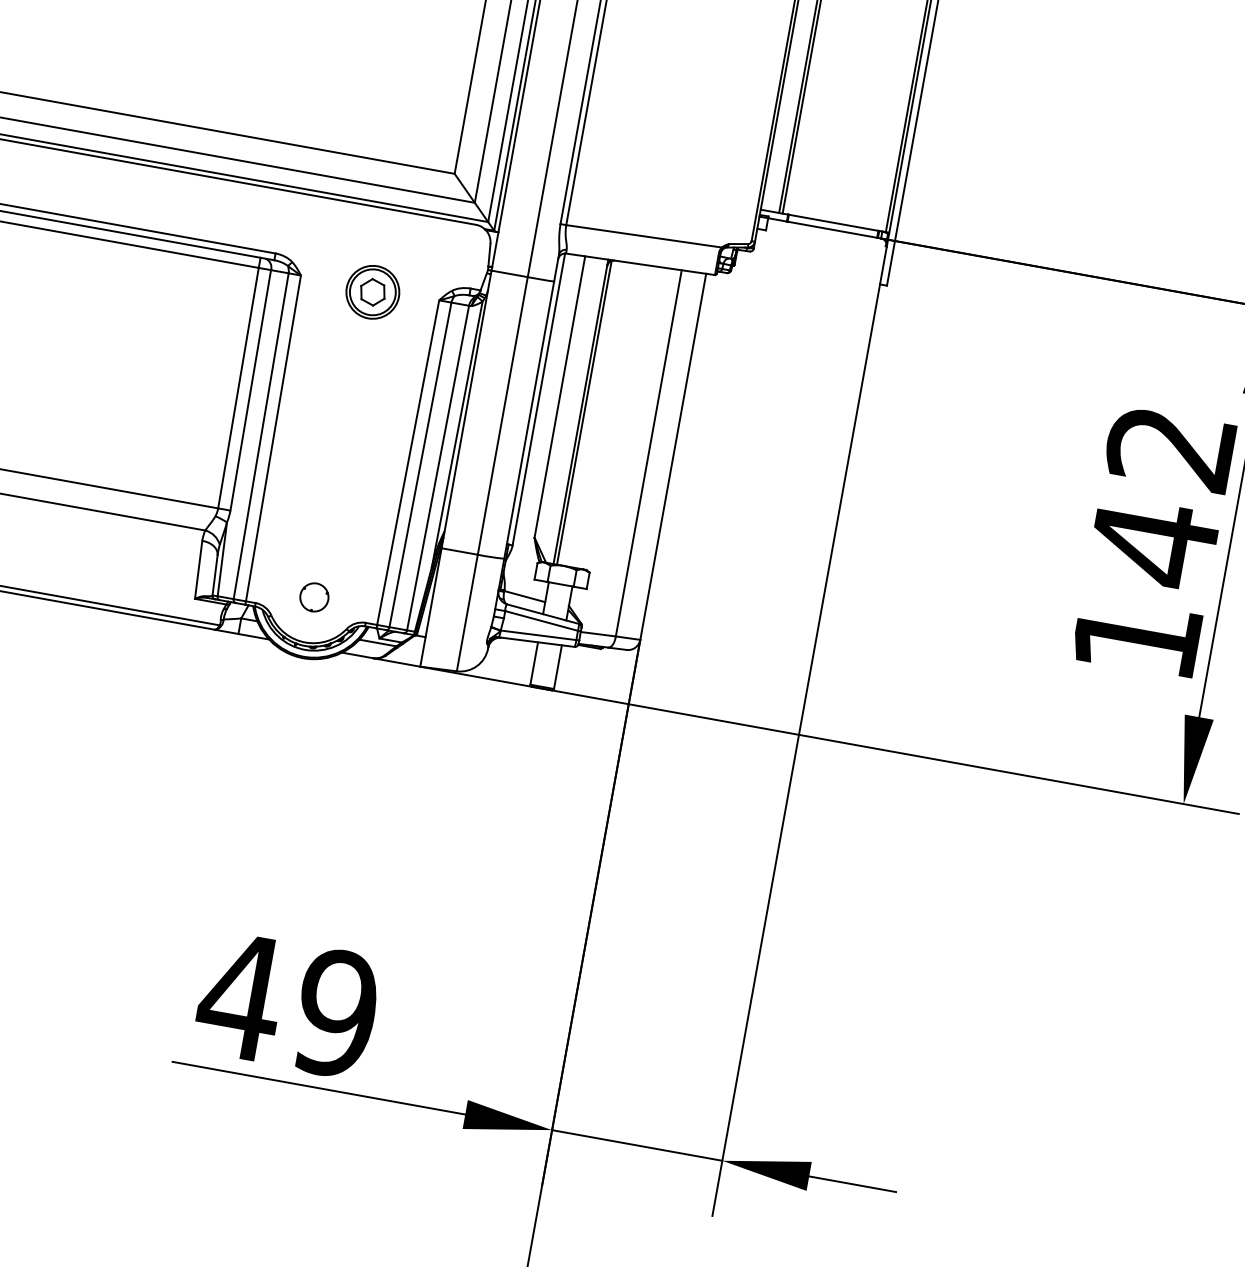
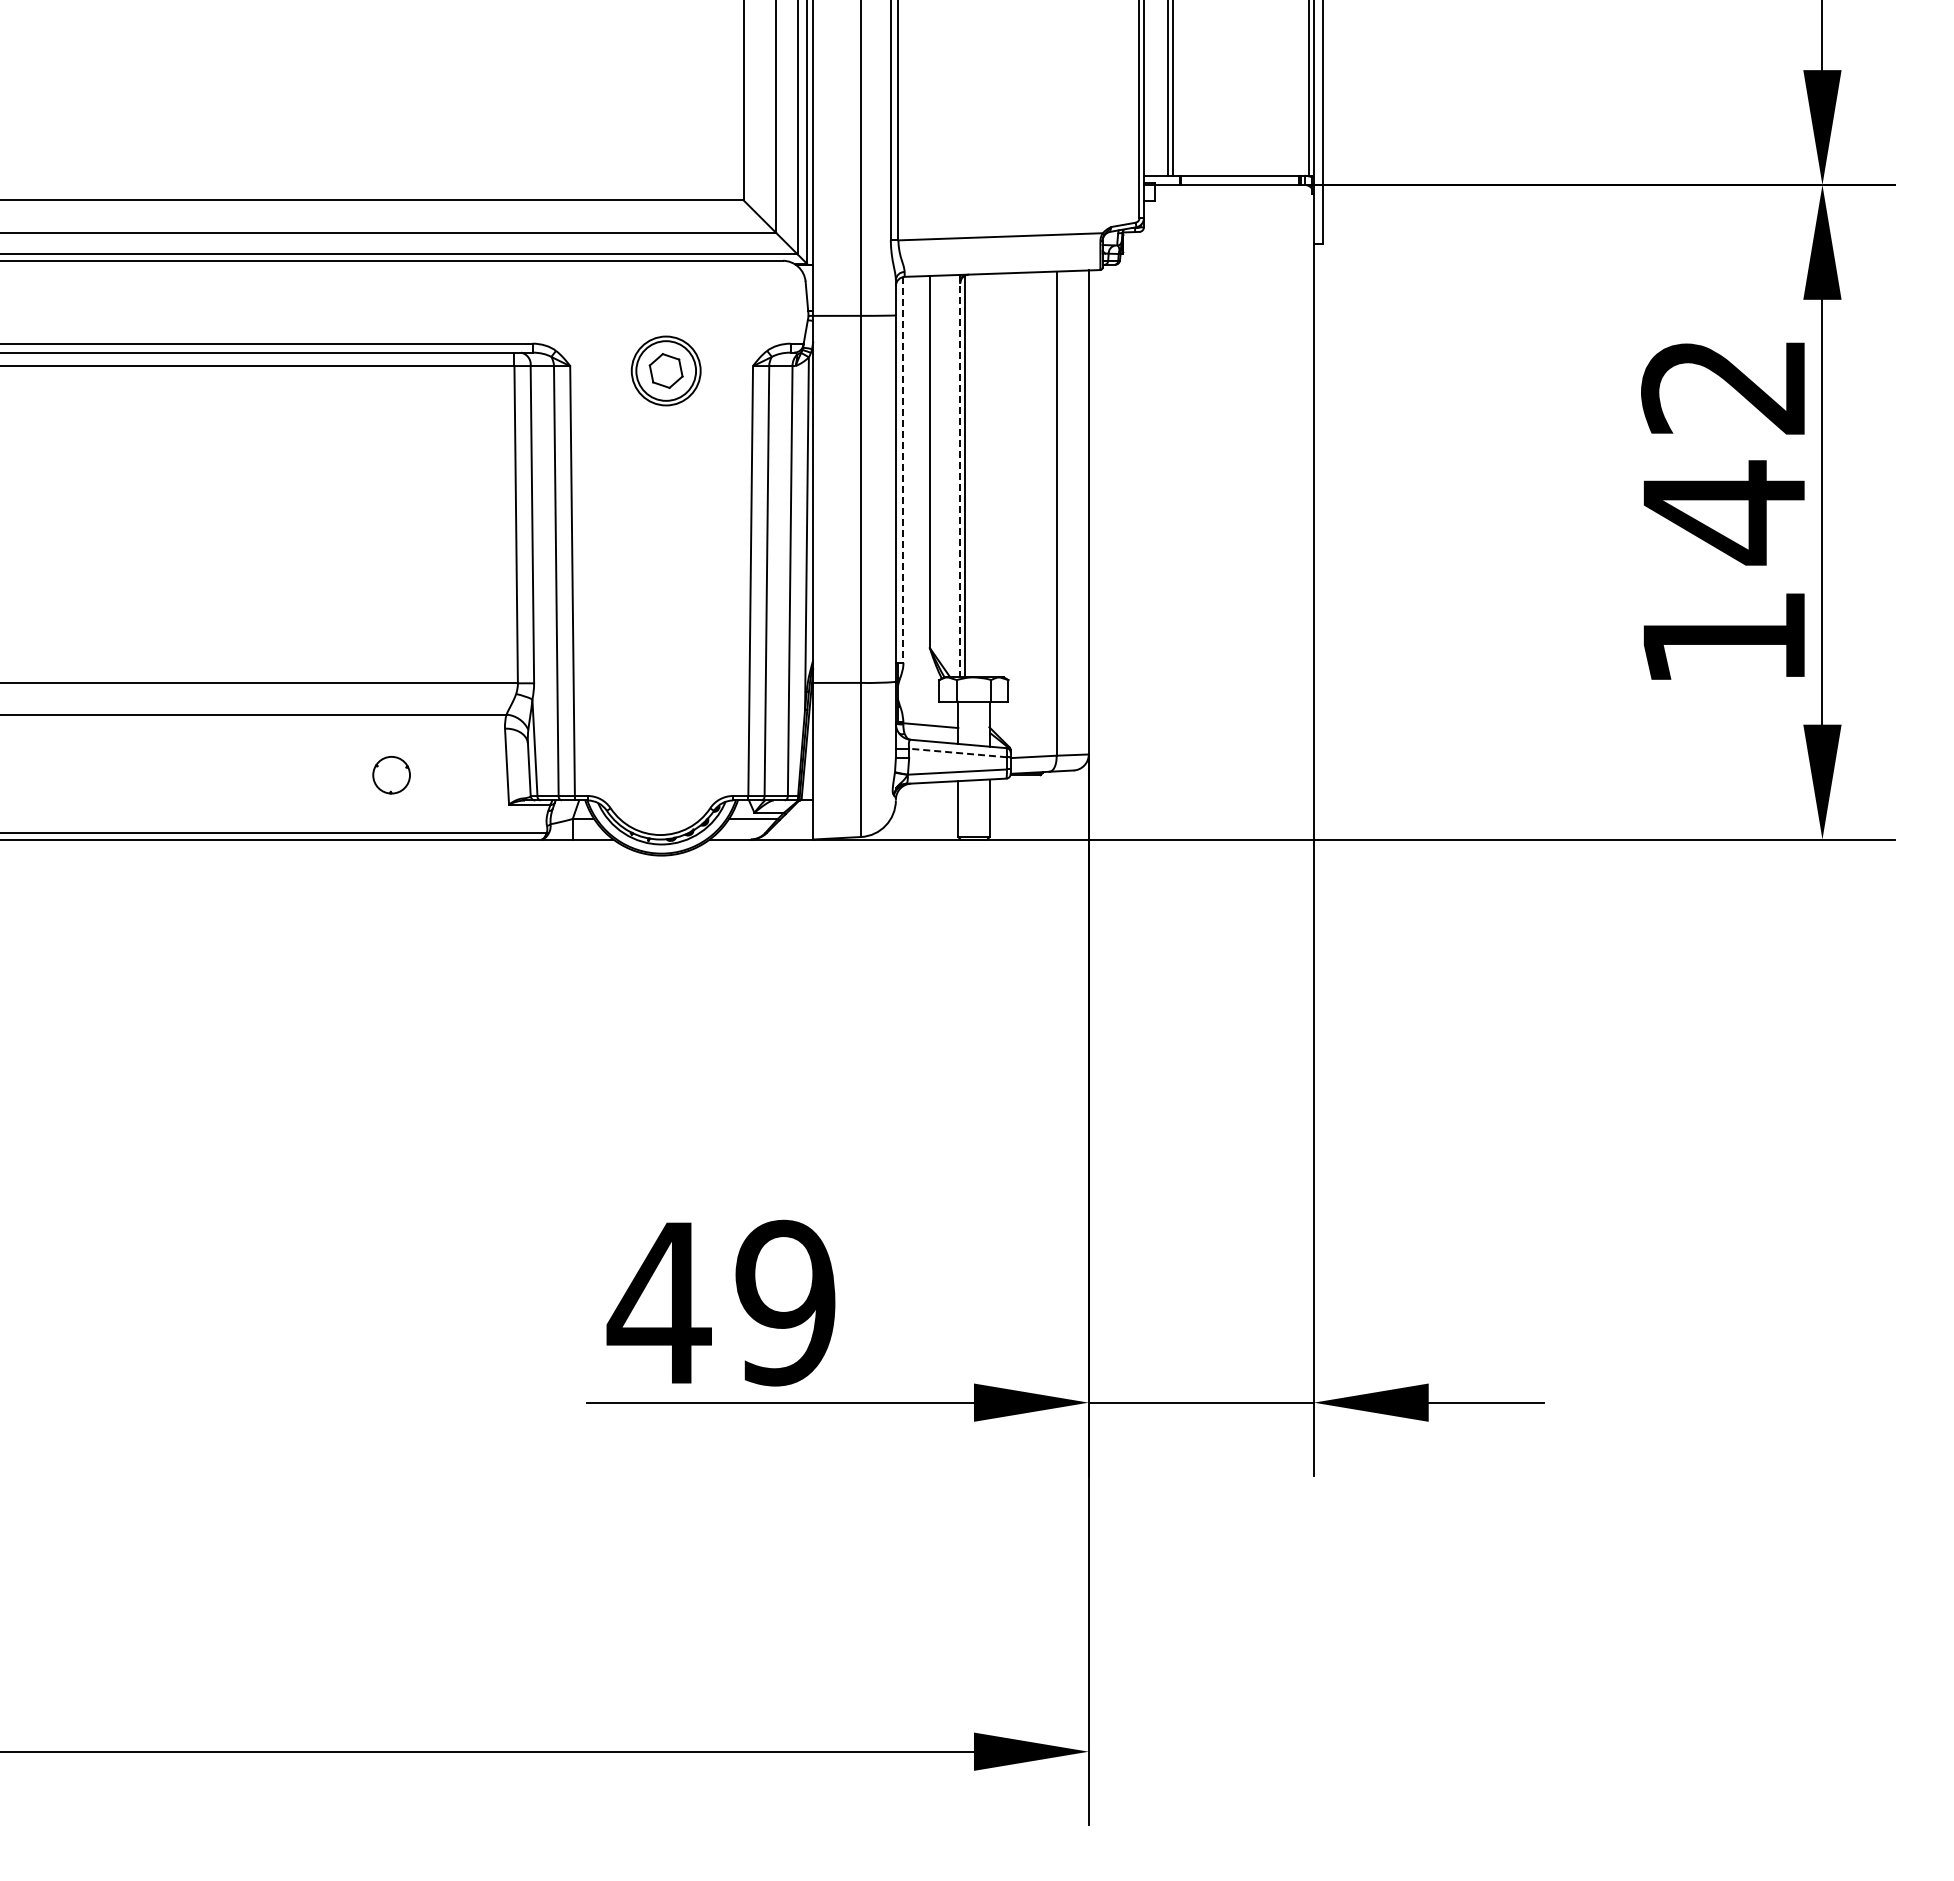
line: (538, 399) -> (903, 469), solid -> dashed
line: (581, 412) -> (960, 476), solid -> dashed
part: (314, 597) -> (391, 775), moved
line: (541, 620) -> (957, 752), solid -> dashed

